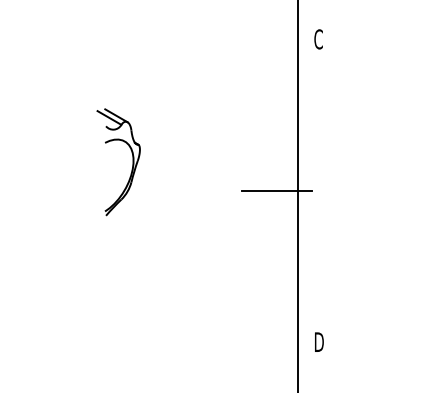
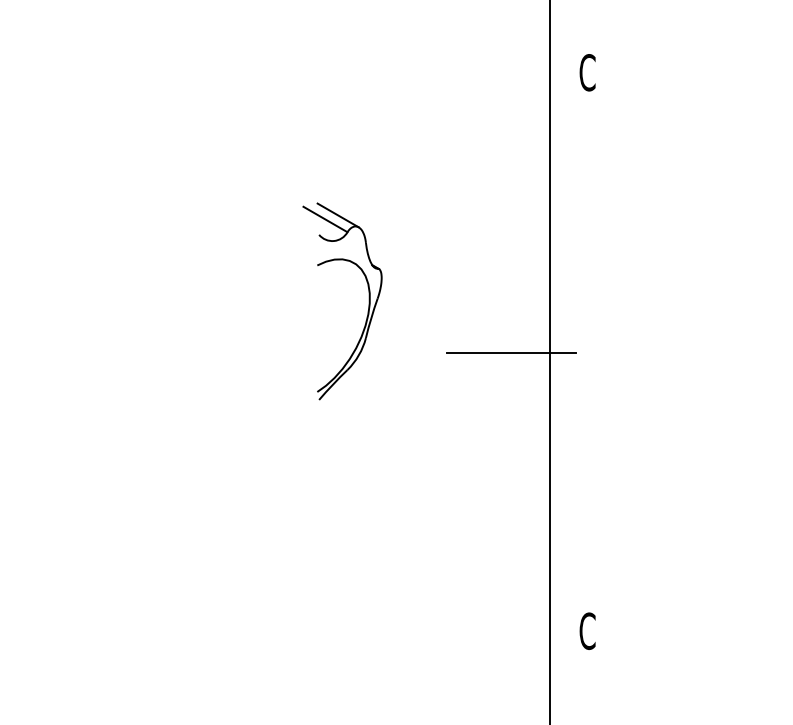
part: (132, 162) -> (367, 301), moved
text: (318, 342) -> (587, 631), D -> C

